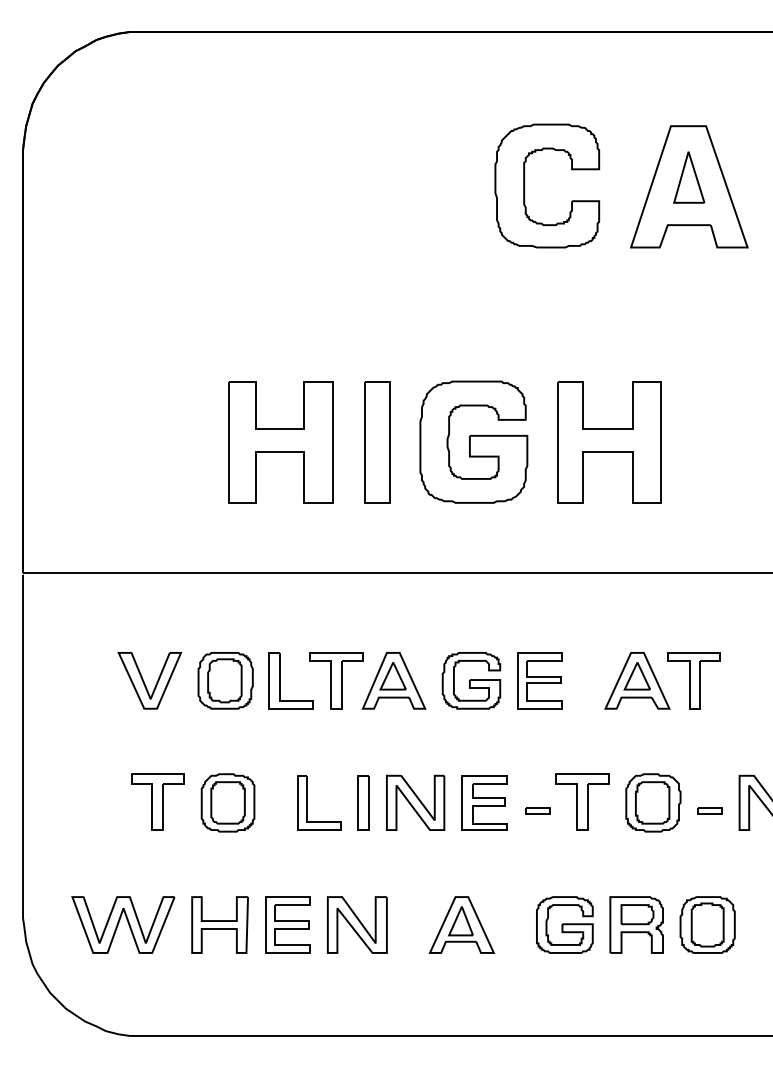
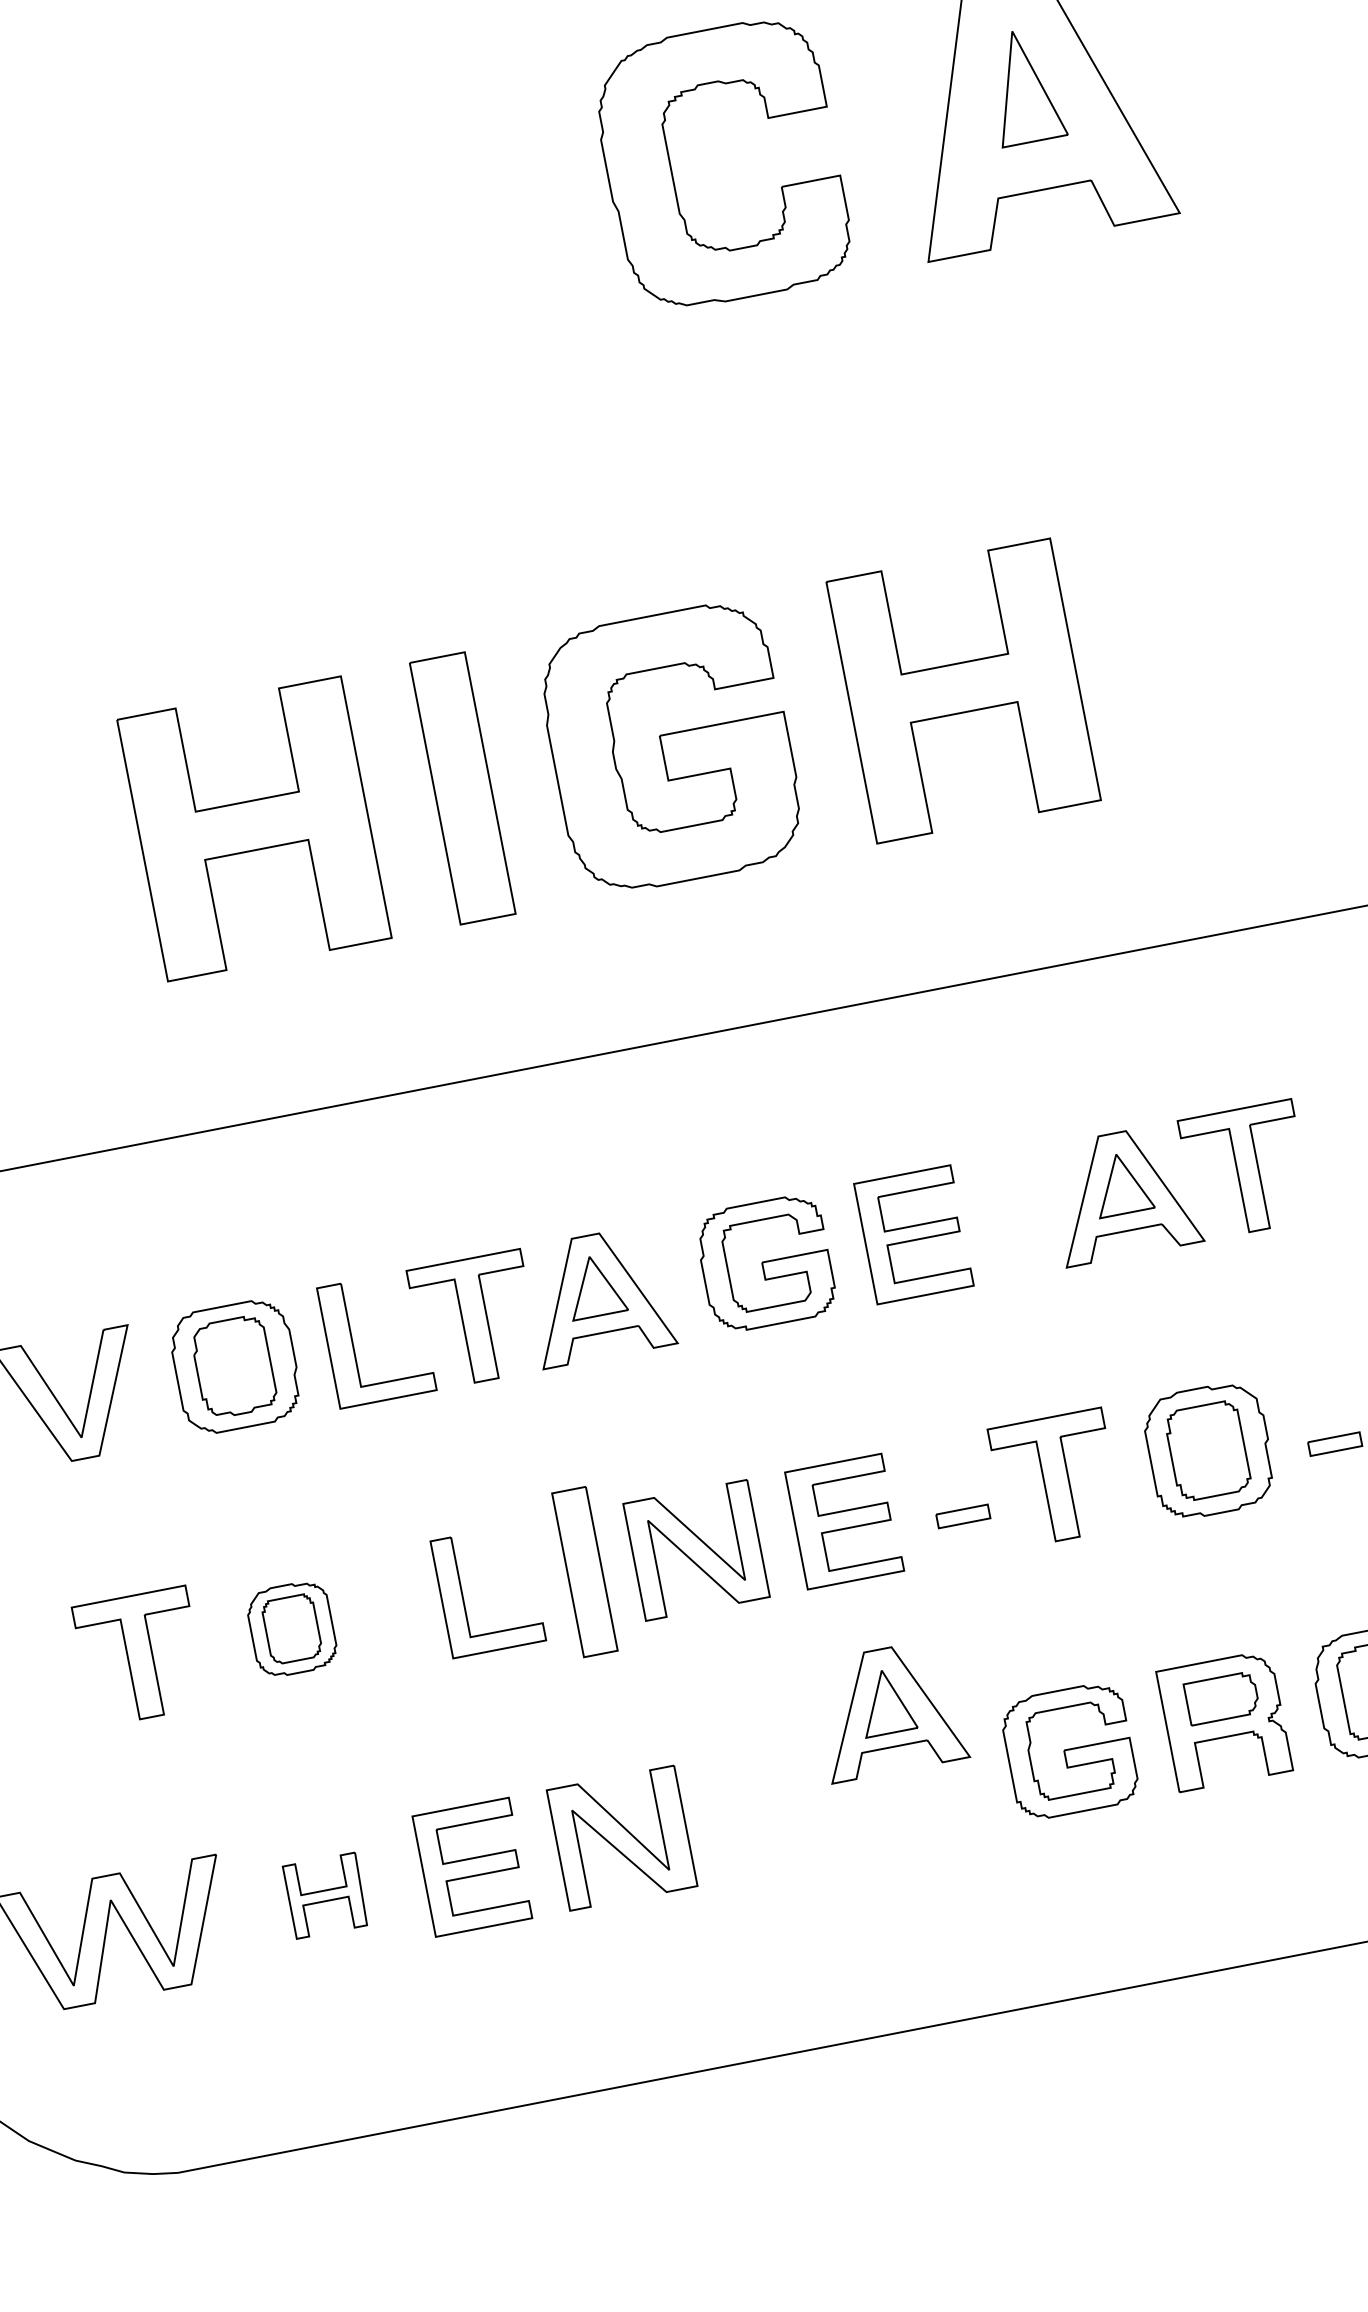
part: (227, 802) -> (290, 1628), size x0.7
part: (363, 802) -> (583, 1571), size x1.4
part: (219, 924) -> (324, 1894), size x0.6
part: (461, 924) -> (888, 1709), moved

